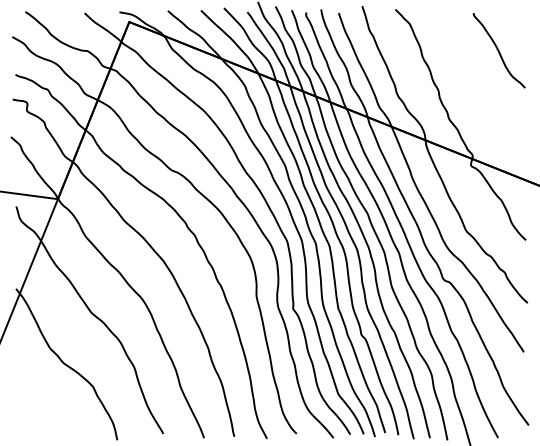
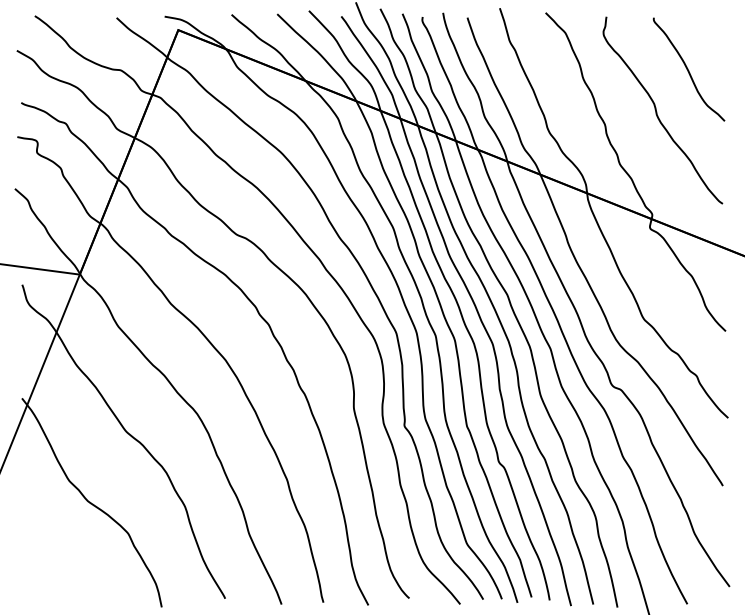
curve: (476, 80) -> (657, 111), added

